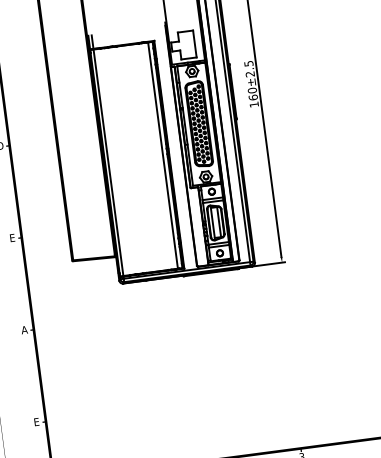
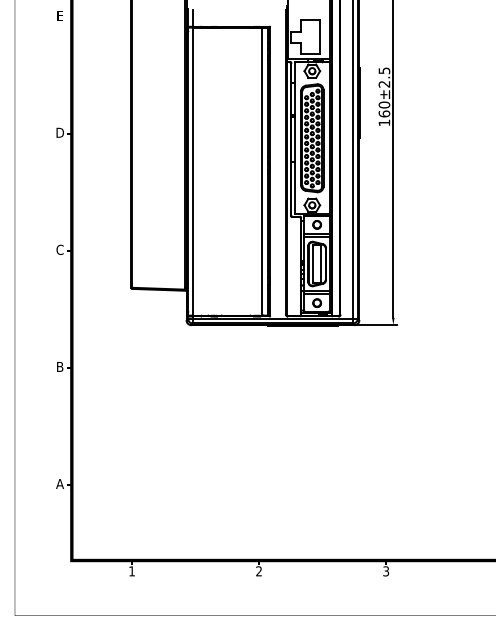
text: (11, 237) -> (59, 249), E -> C
text: (24, 329) -> (59, 366), A -> B
text: (36, 421) -> (59, 483), E -> A

